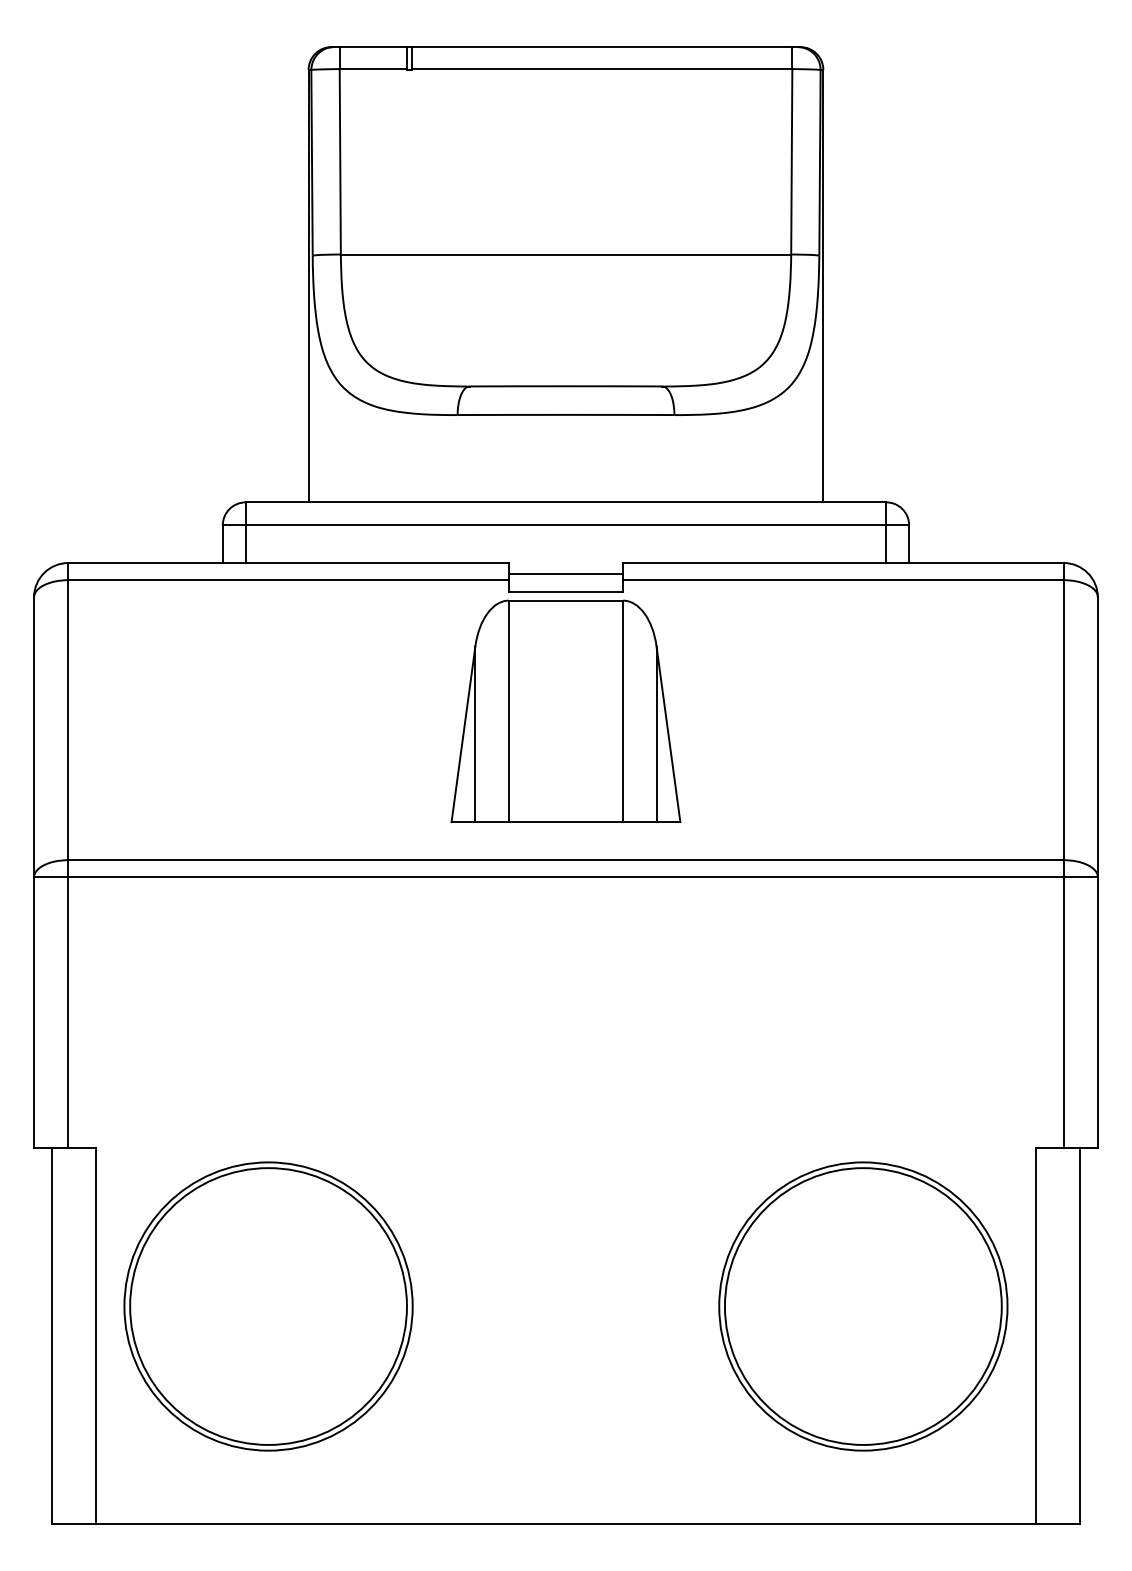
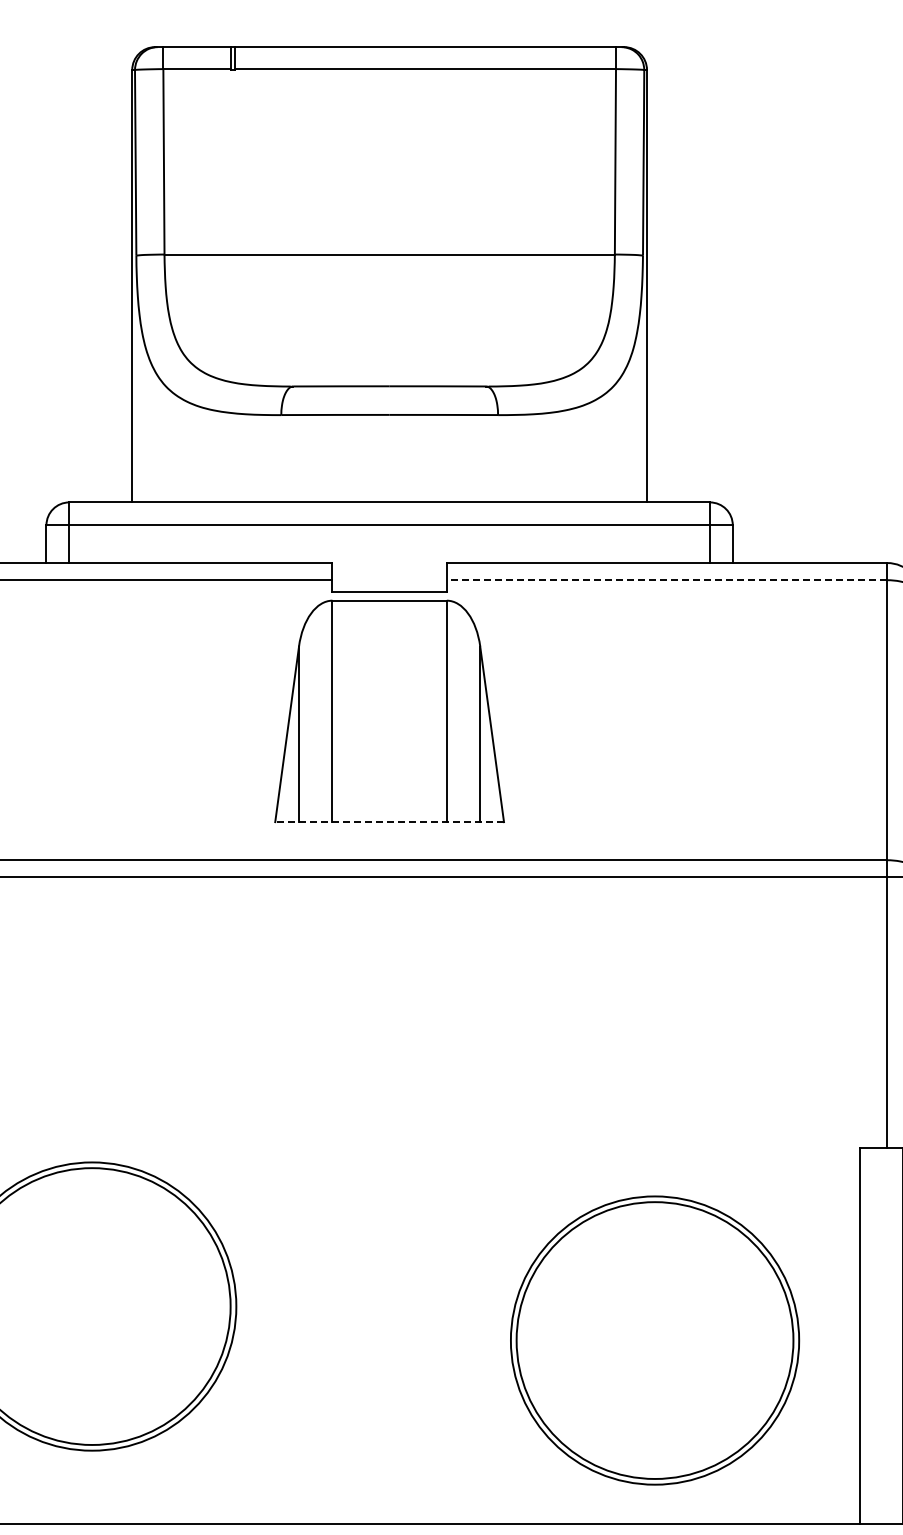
line: (565, 574) -> (389, 574), removed
line: (842, 580) -> (666, 580), solid -> dashed
line: (565, 822) -> (389, 822), solid -> dashed
part: (863, 1306) -> (655, 1340), moved

